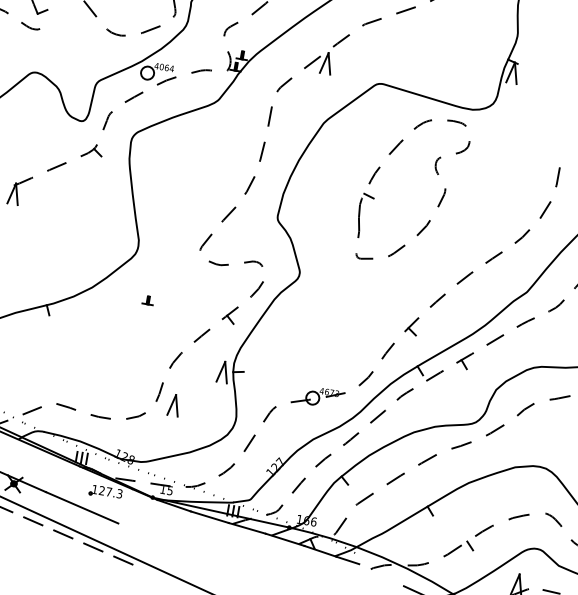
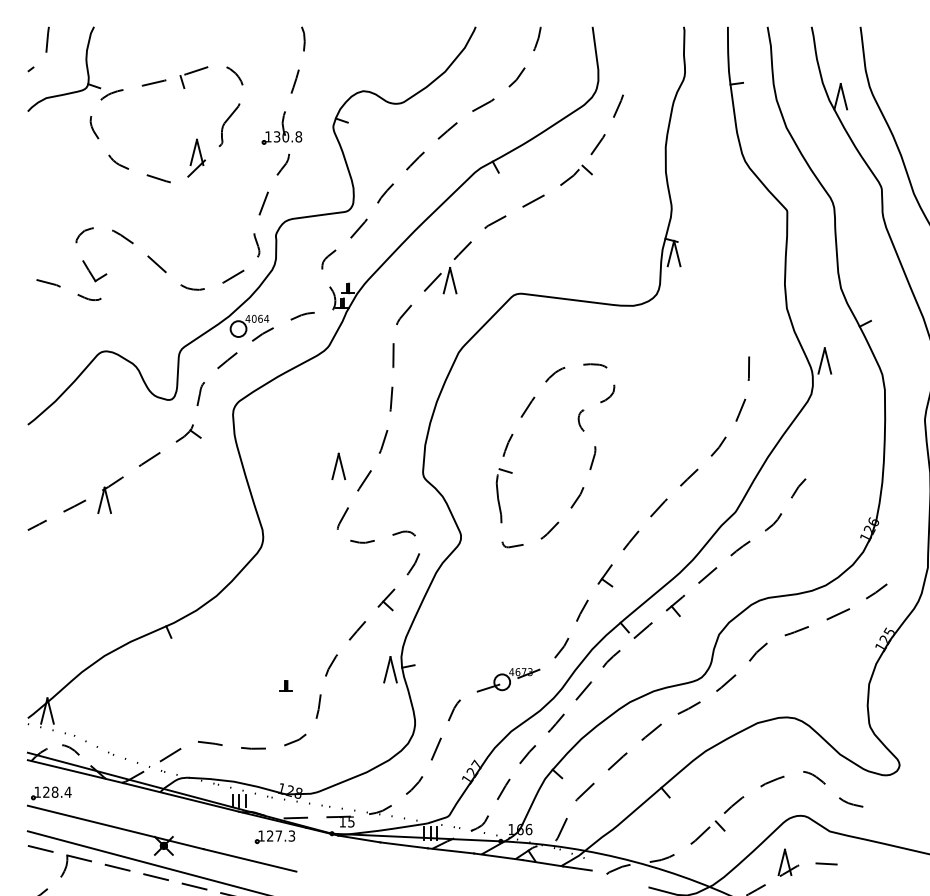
part: (437, 174) -> (582, 431), moved
part: (147, 300) -> (285, 685), moved
part: (174, 405) -> (338, 466), moved

